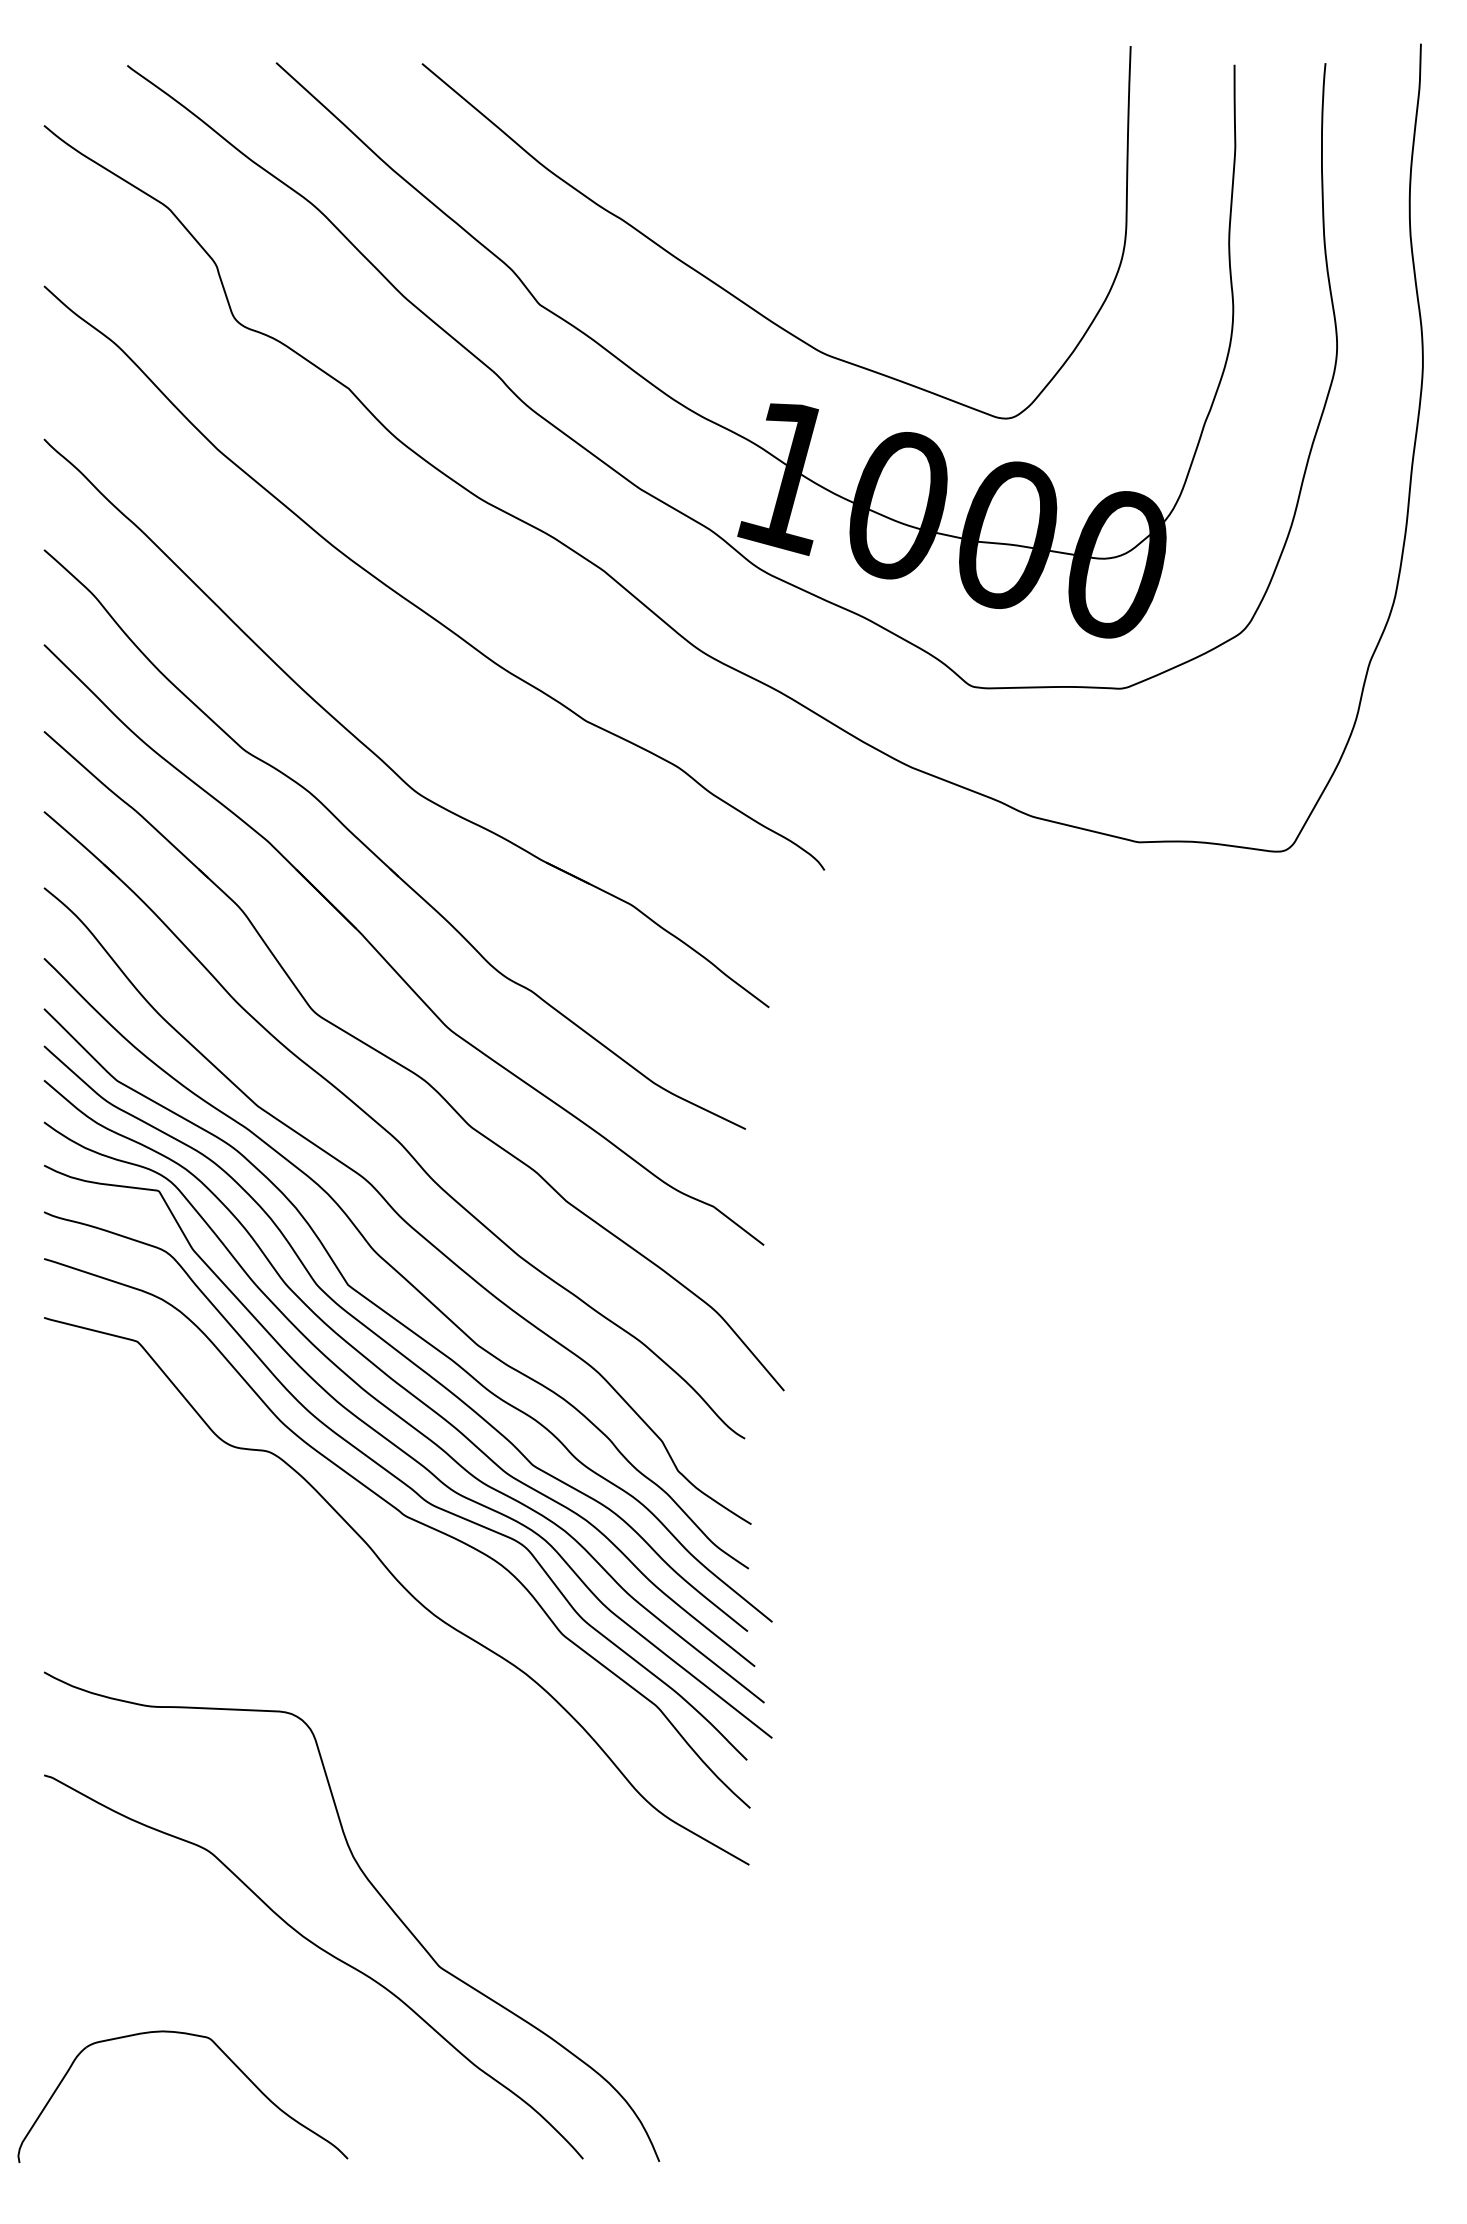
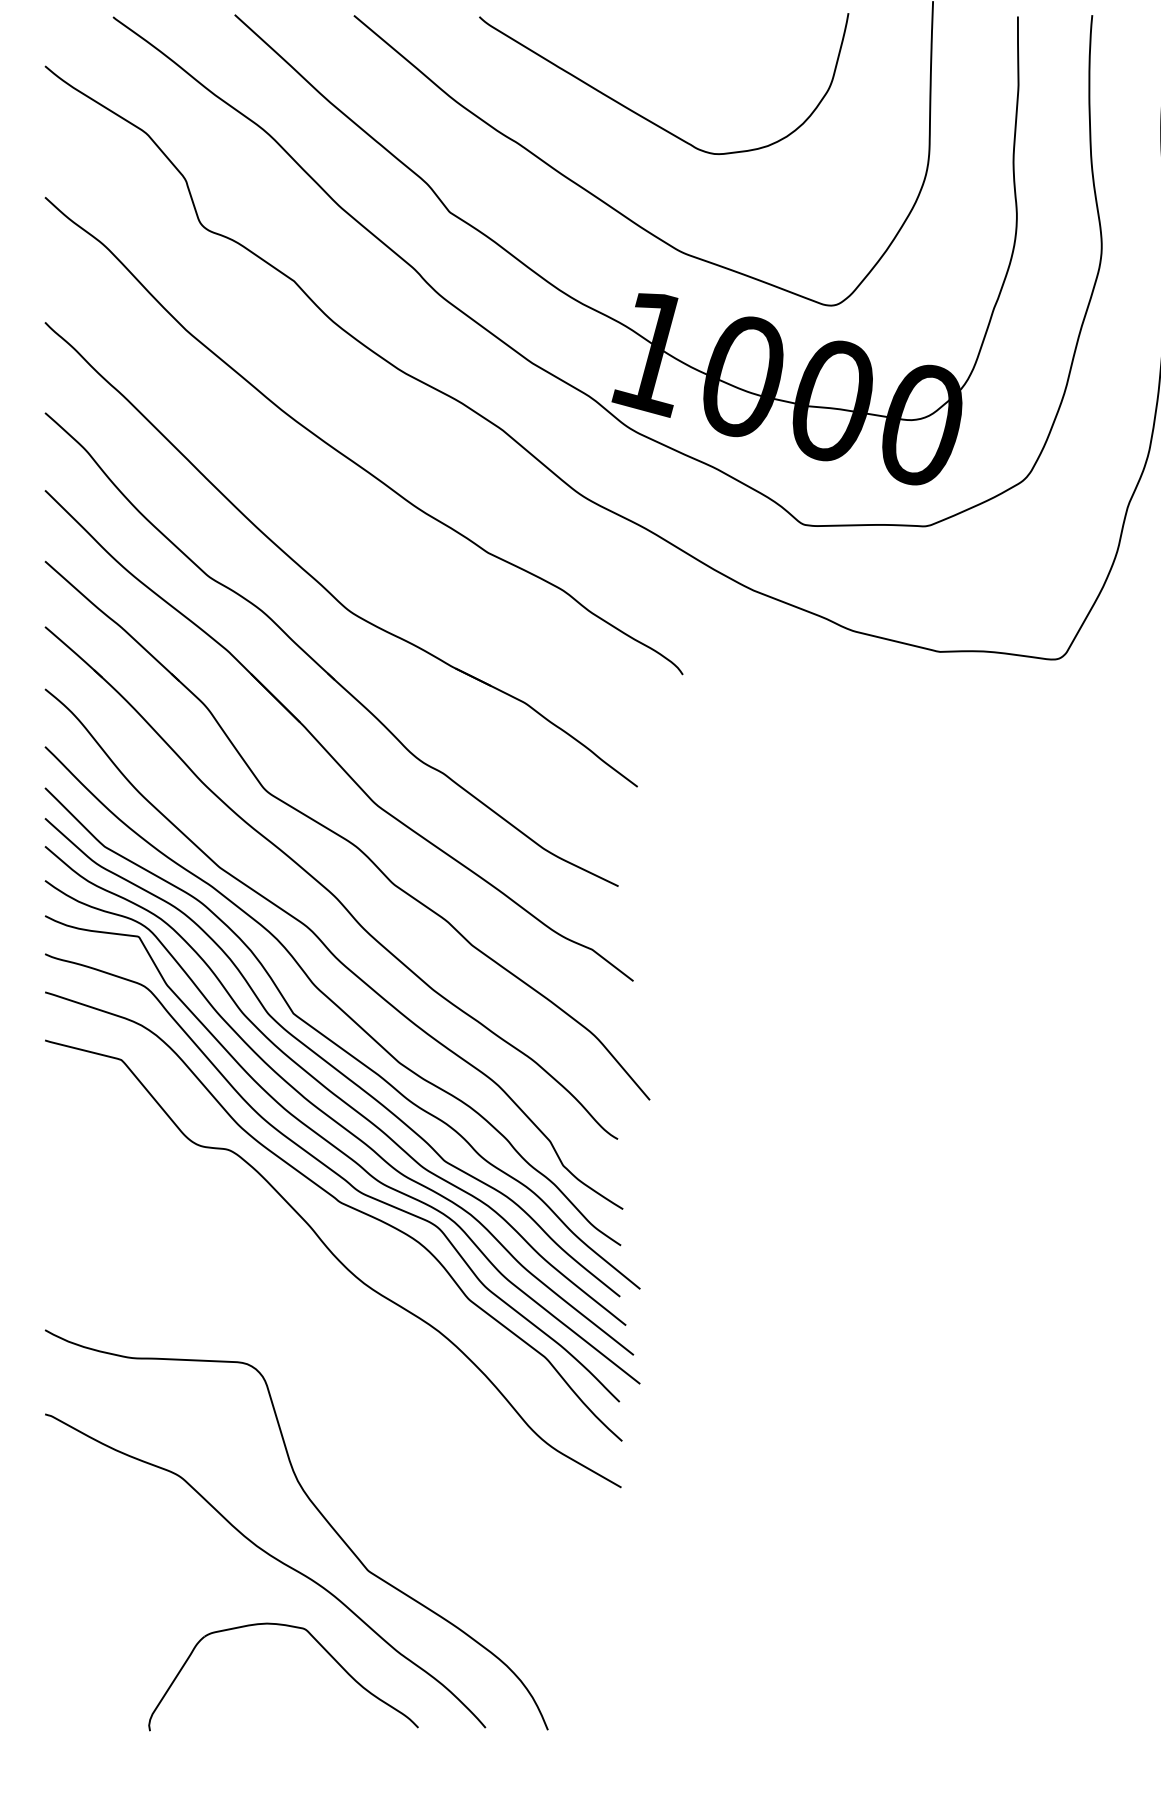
curve: (780, 189) -> (646, 118), added
part: (228, 2059) -> (320, 1646), moved

